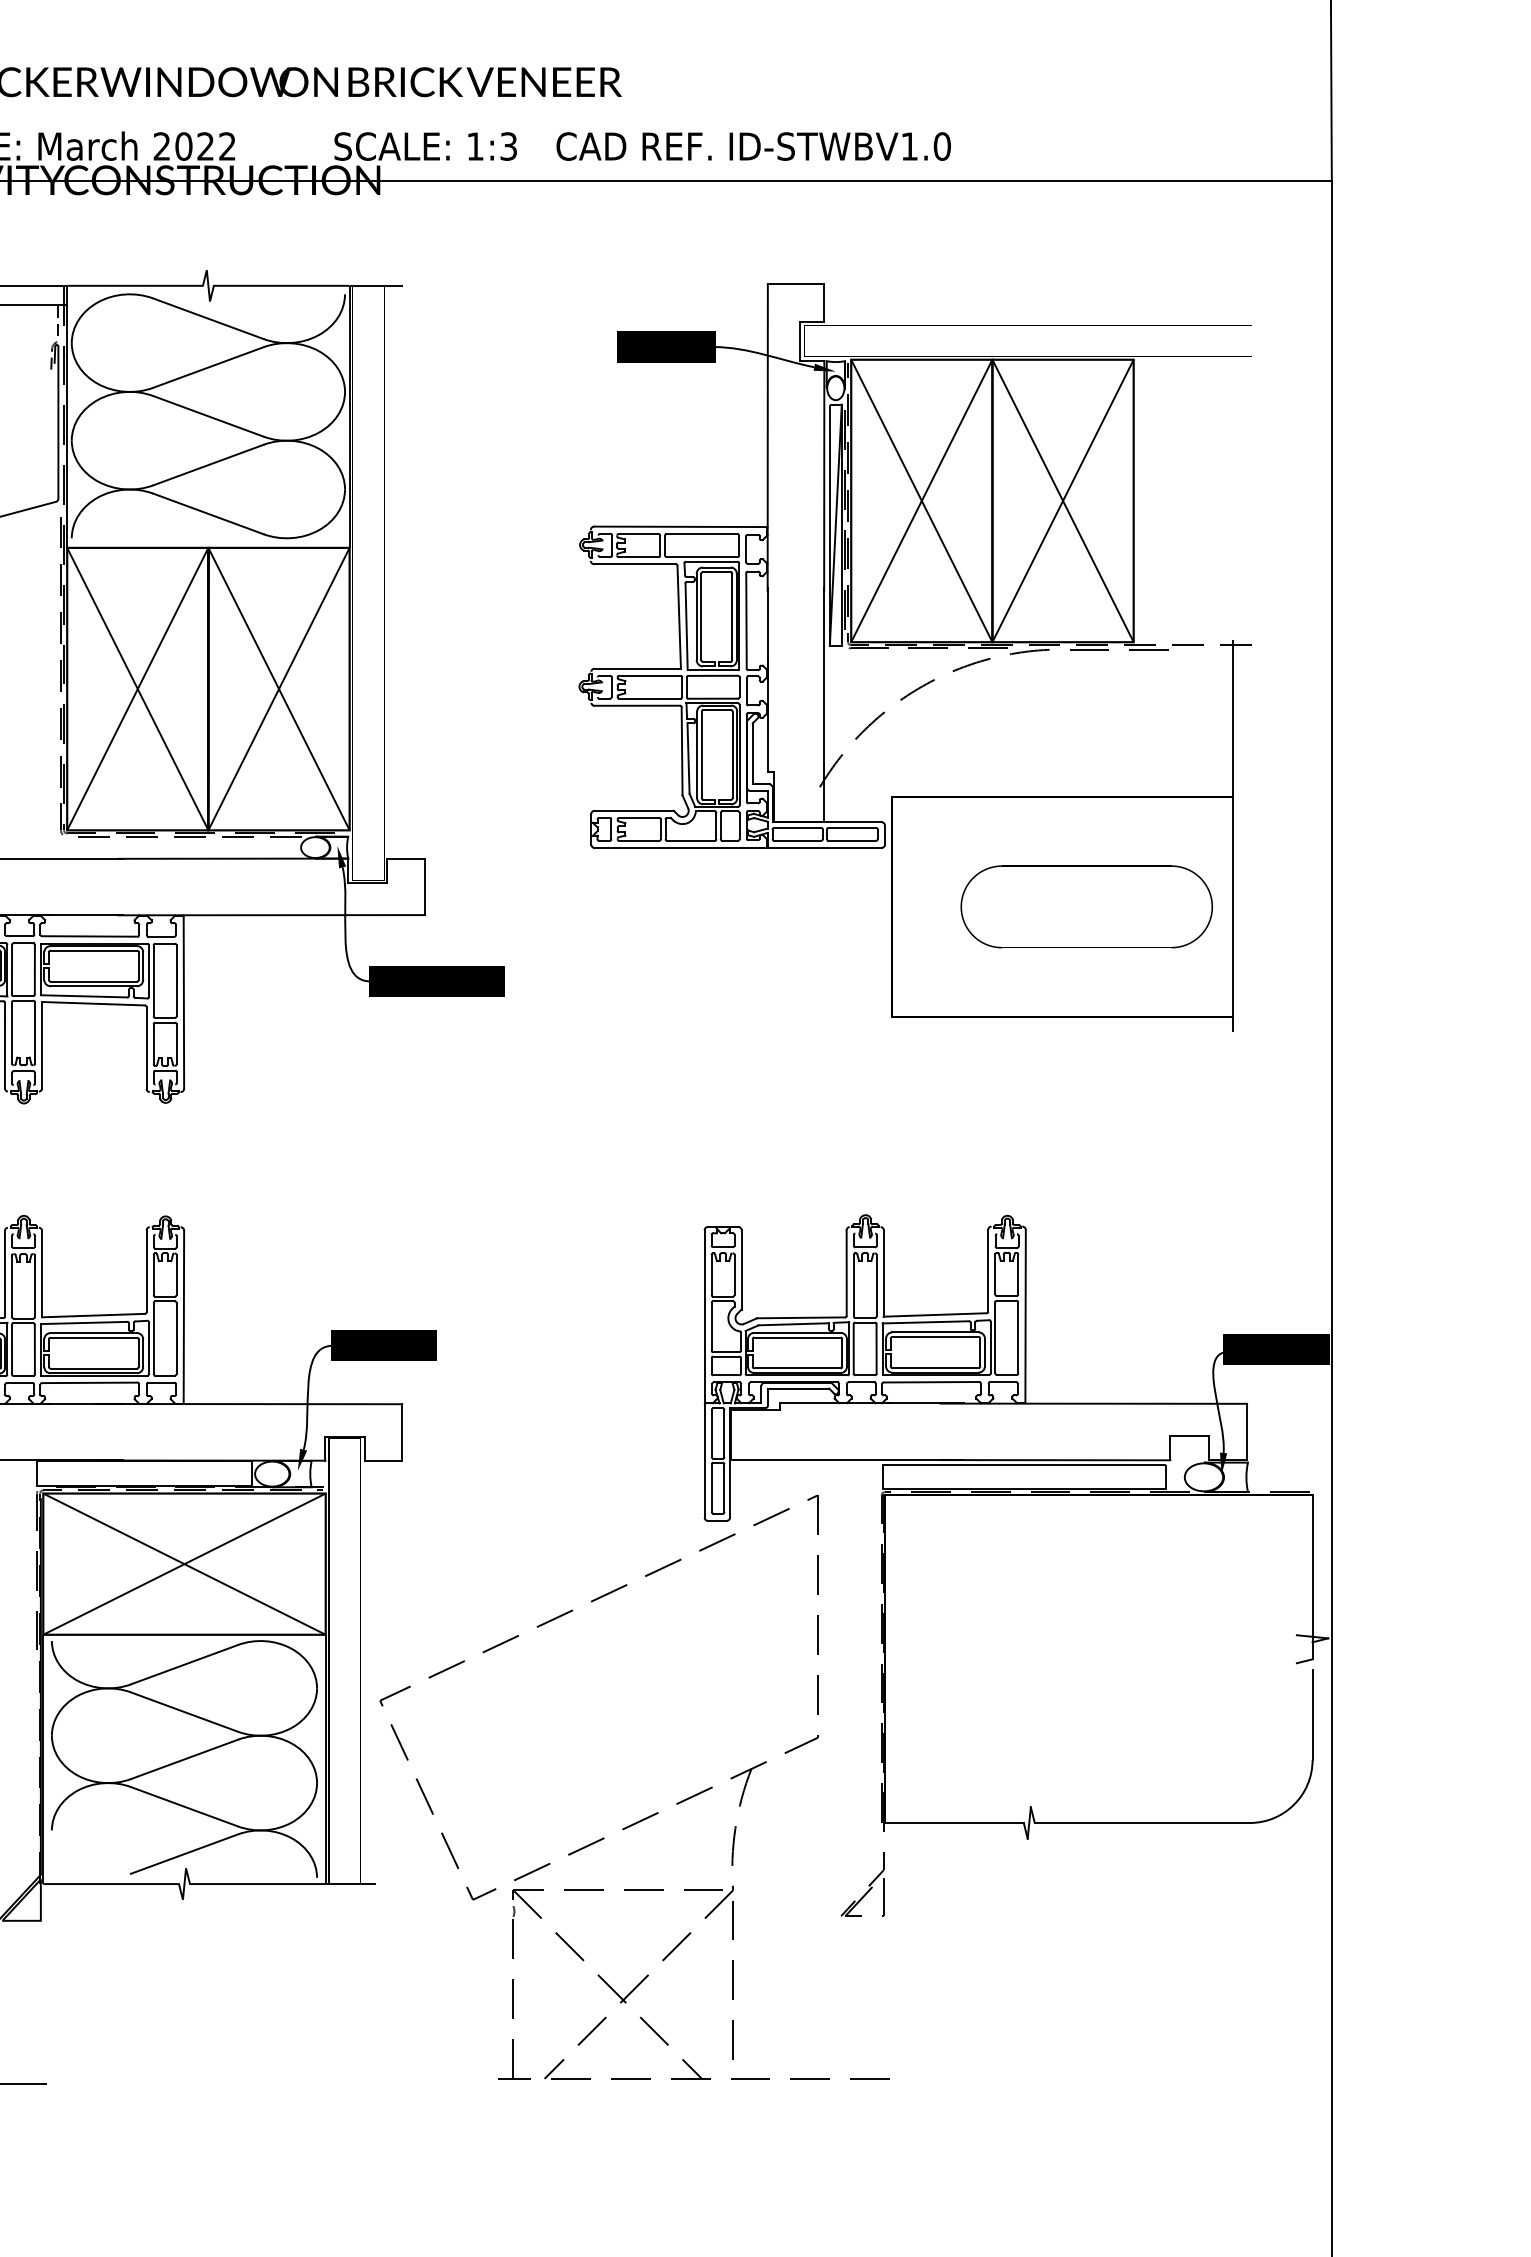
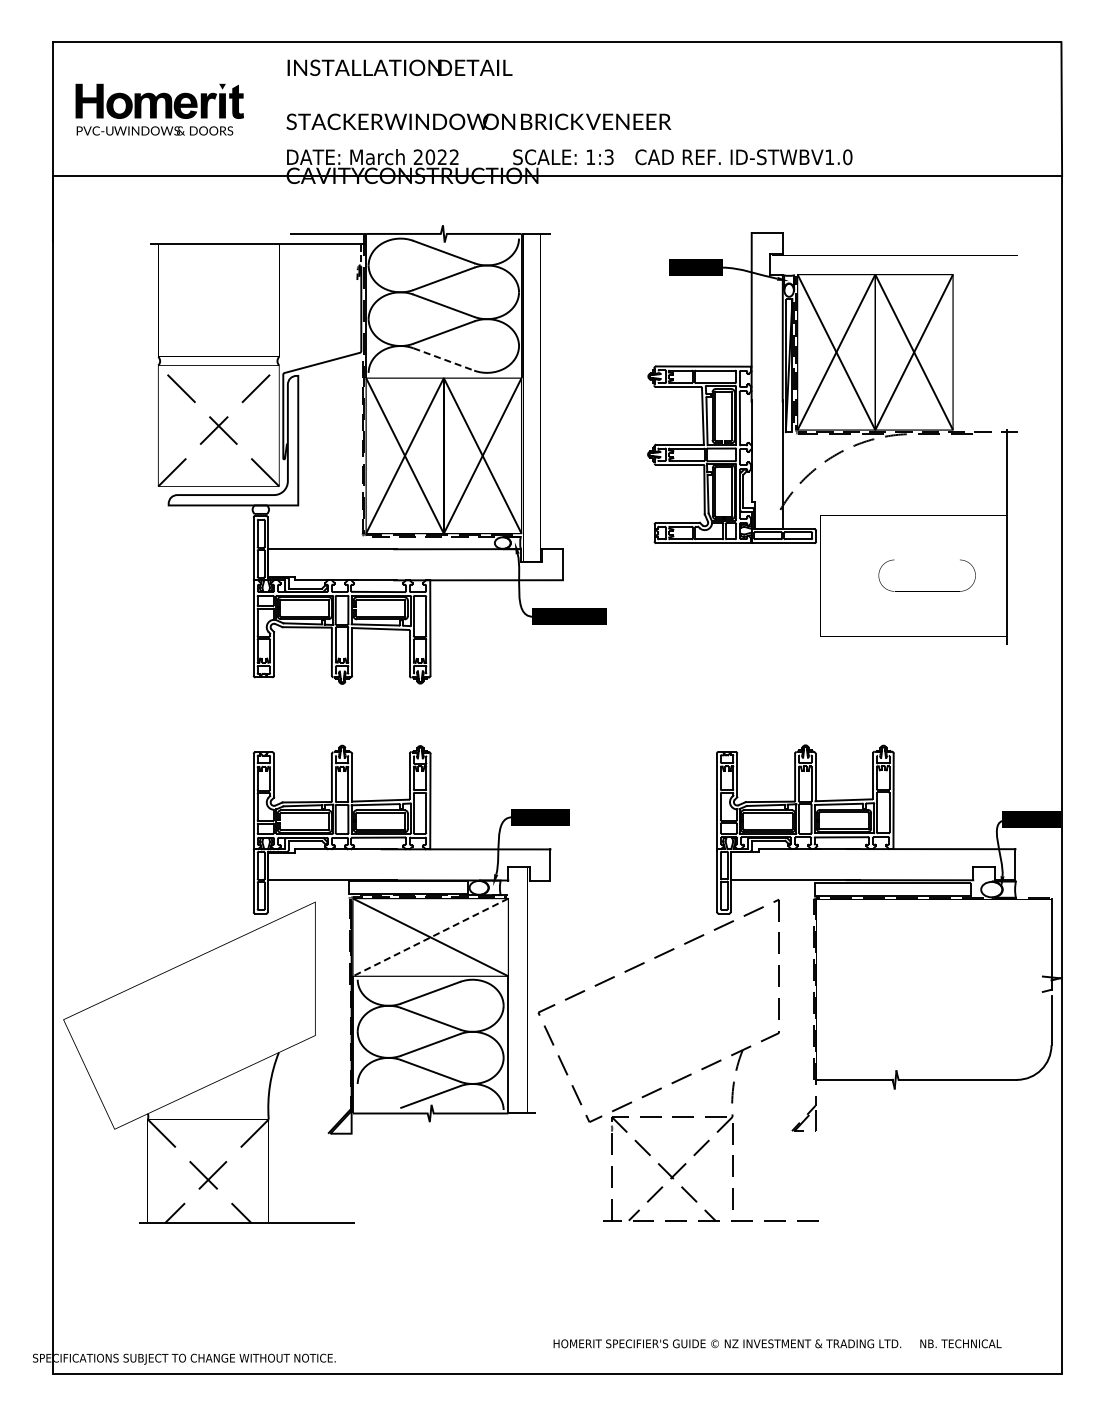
line: (209, 513) -> (444, 359), solid -> dashed
part: (1085, 906) -> (926, 575), size x0.7
line: (184, 1564) -> (430, 937), solid -> dashed

